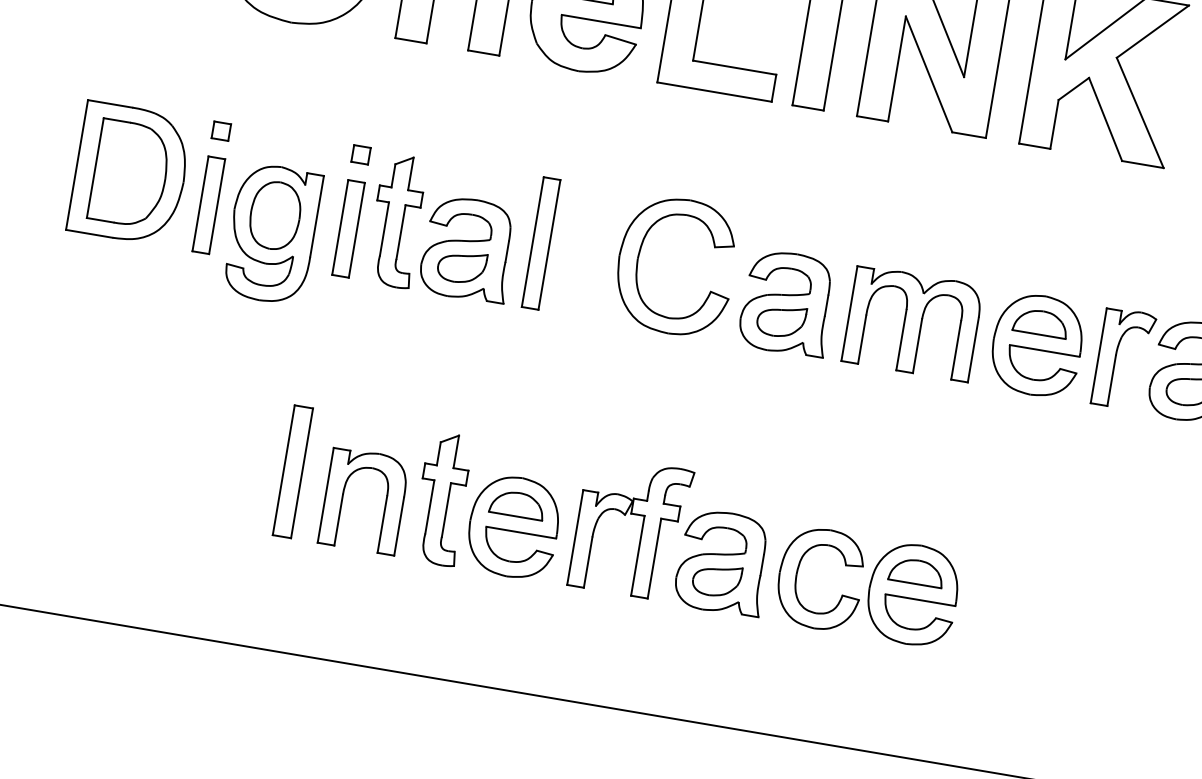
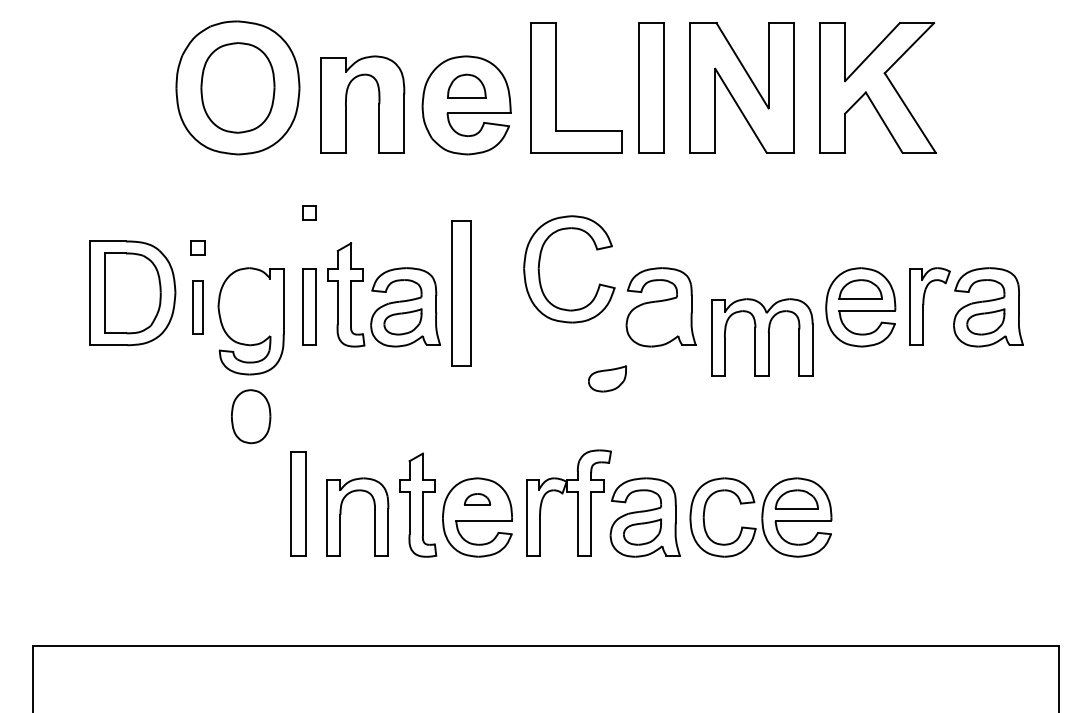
part: (360, 153) -> (309, 212), moved
part: (208, 204) -> (197, 306), size x0.7
part: (275, 215) -> (251, 416), moved
part: (541, 242) -> (461, 292), size x1.4
part: (638, 267) -> (540, 275), moved
part: (781, 320) -> (607, 378), moved
part: (913, 323) -> (762, 337), moved
part: (517, 504) -> (477, 499), size x0.6

